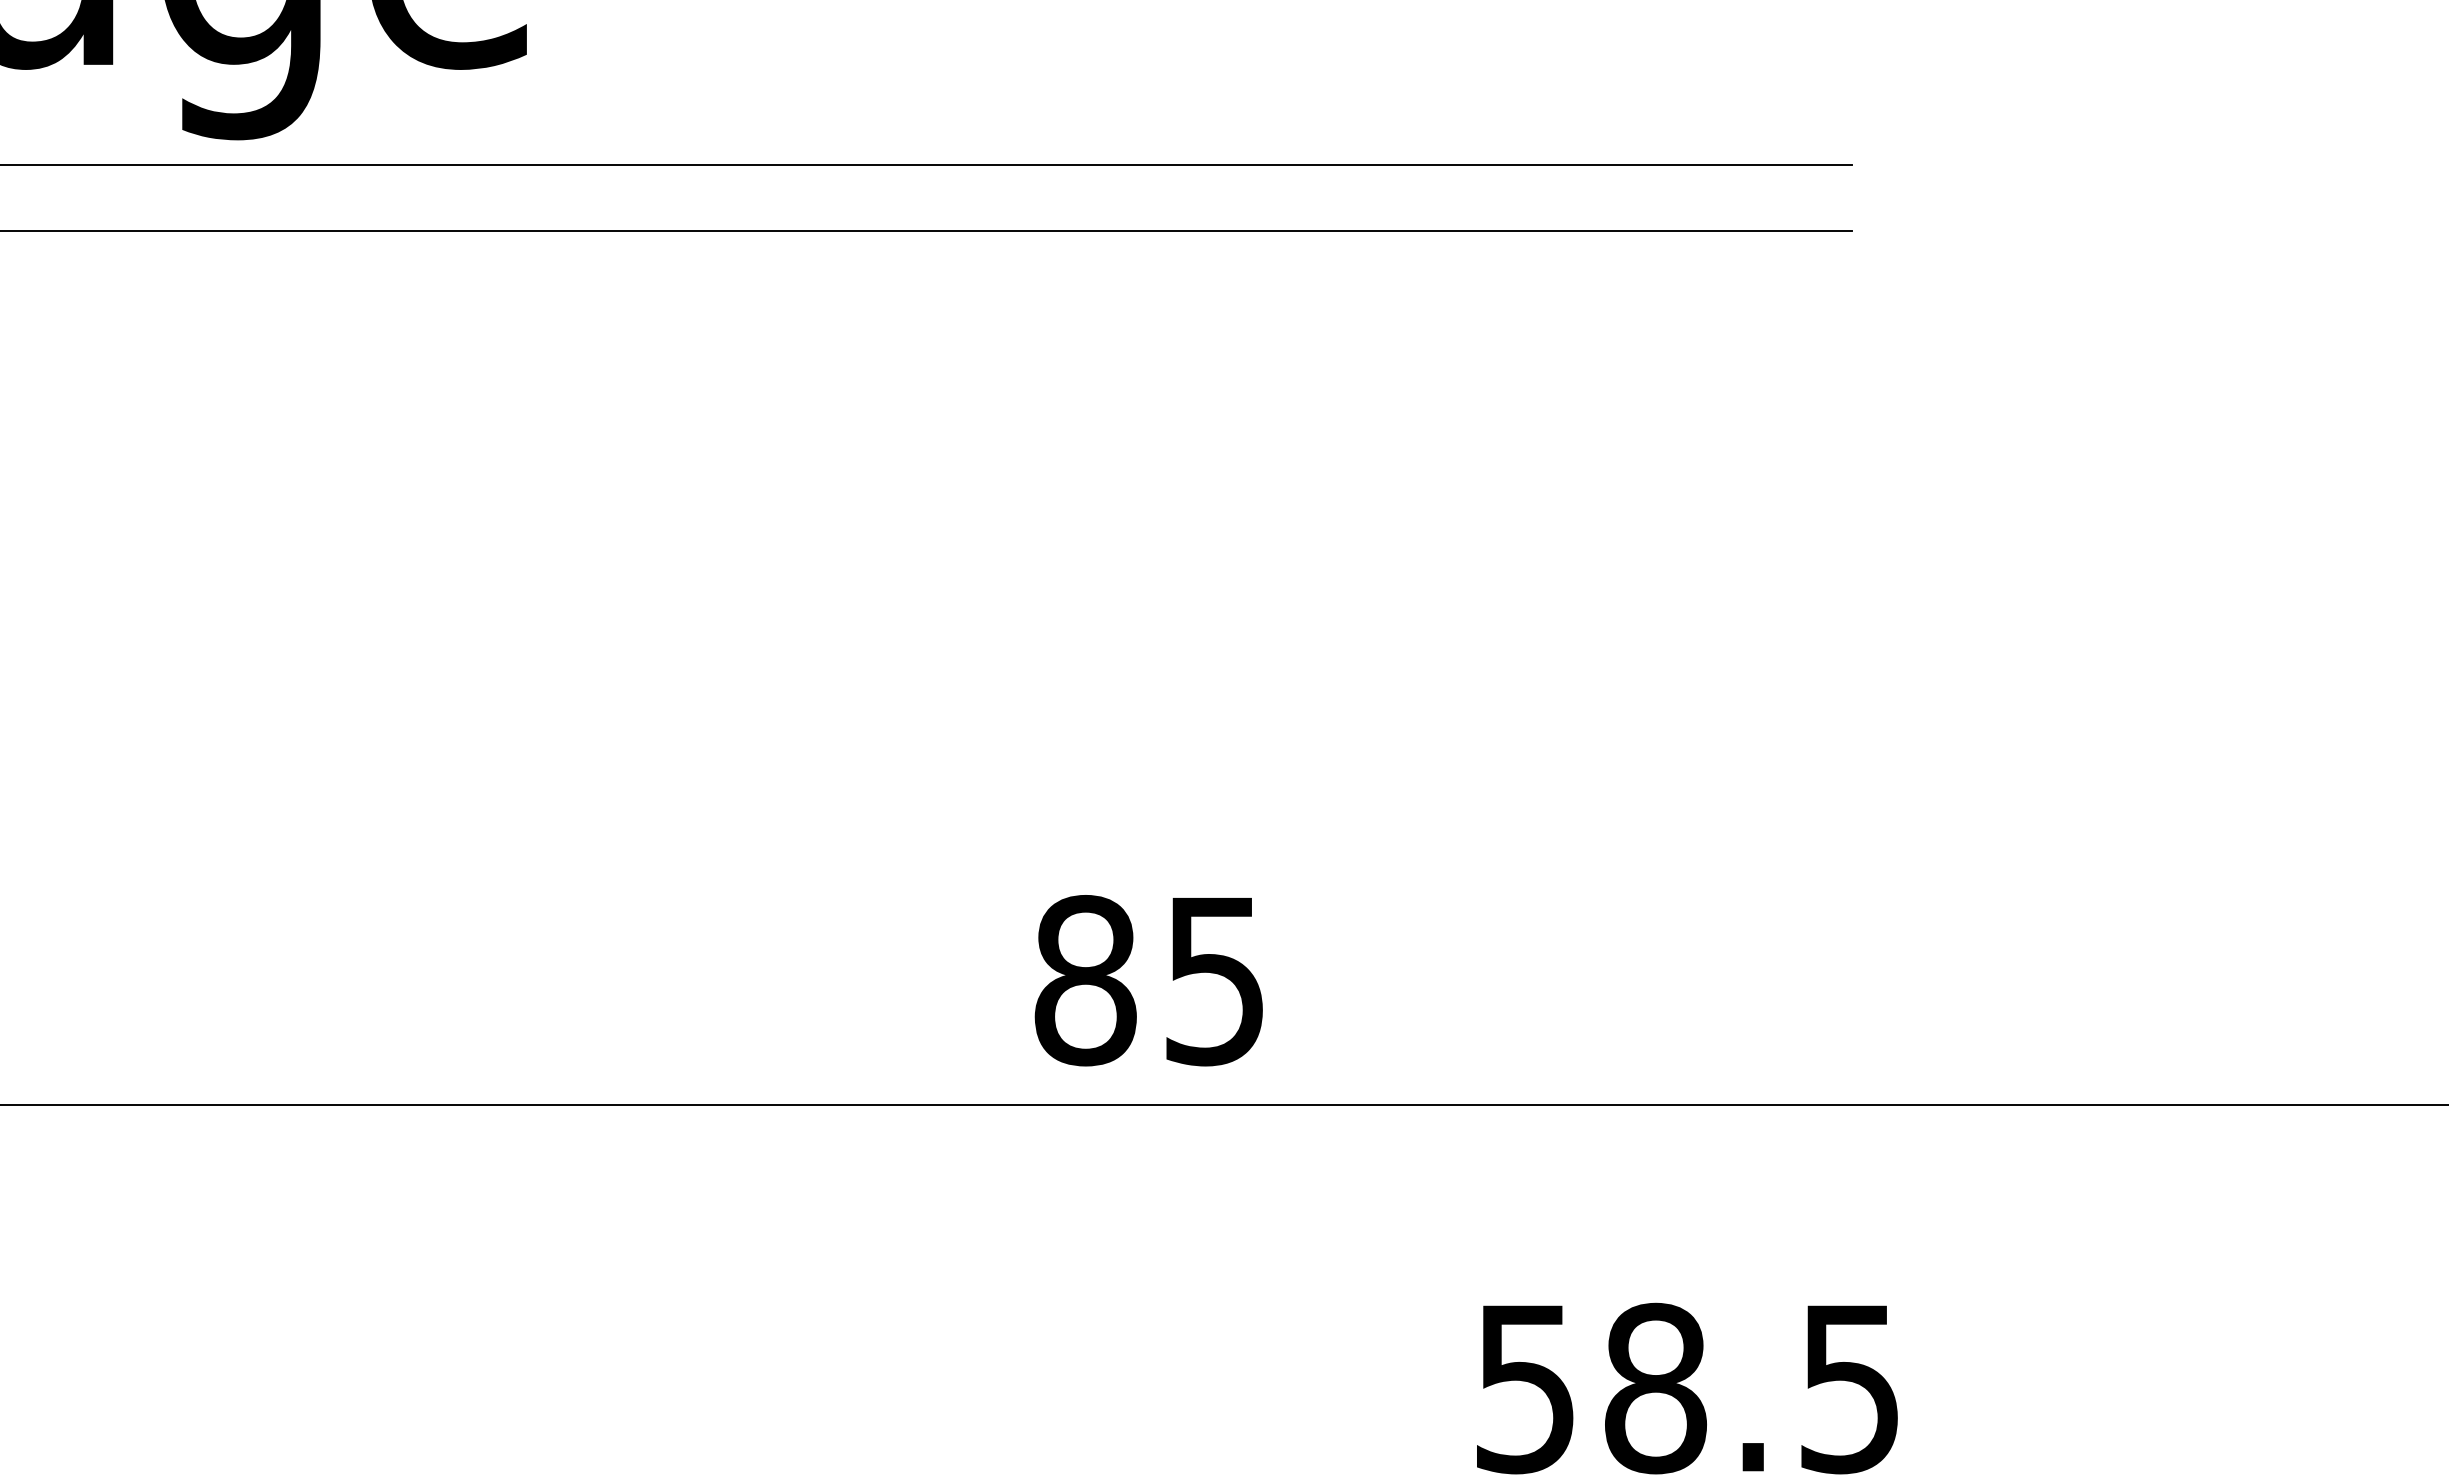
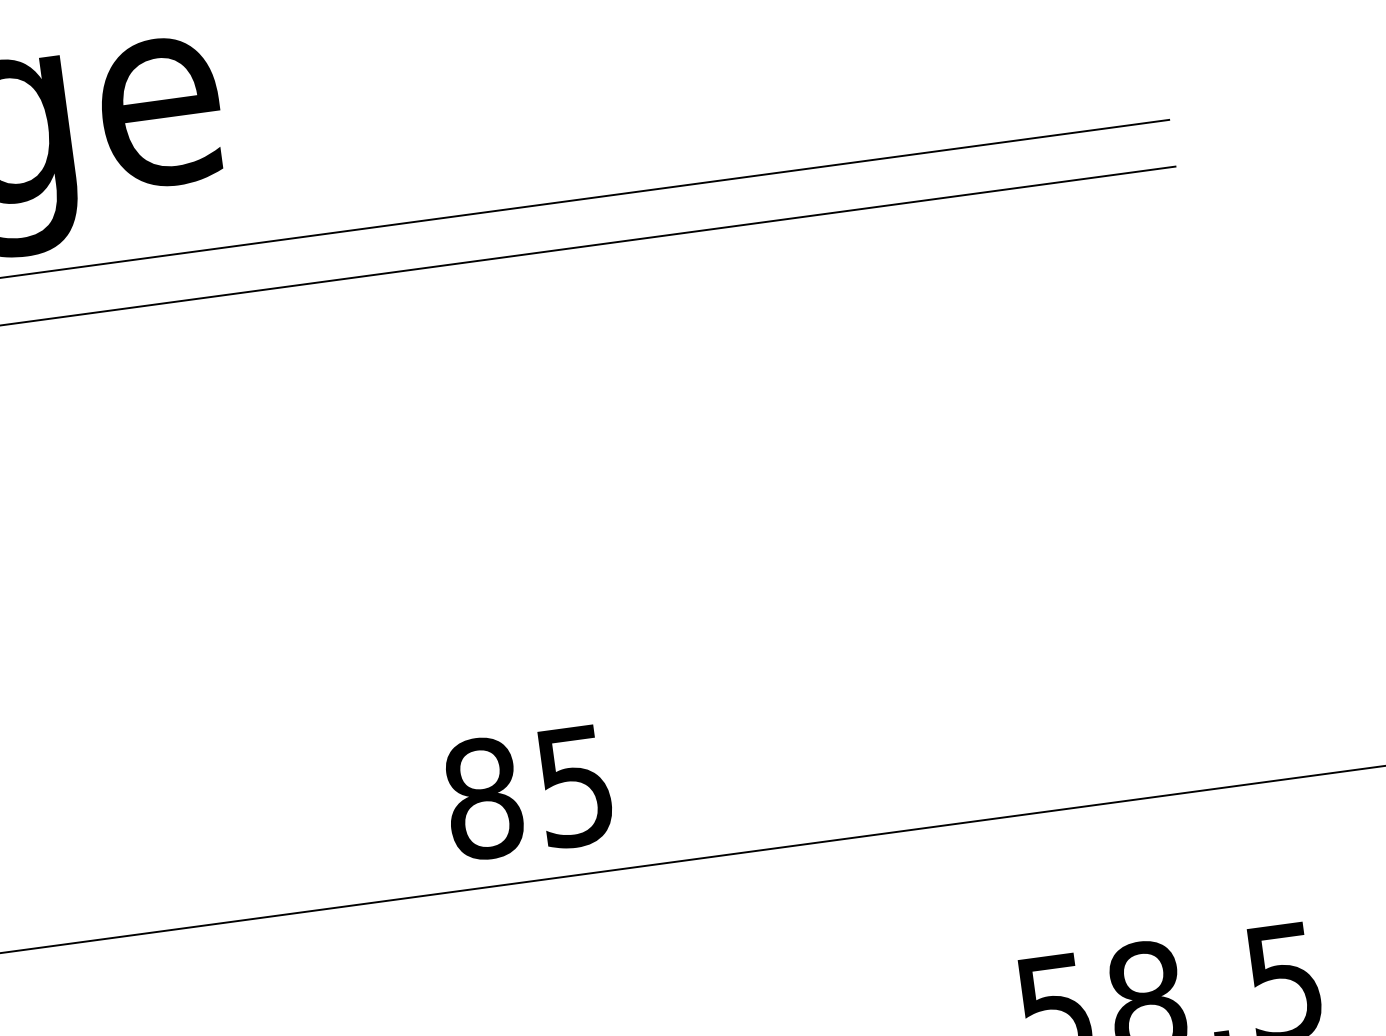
text: (1148, 980) -> (528, 792), moved

